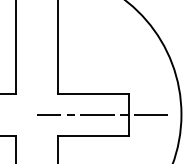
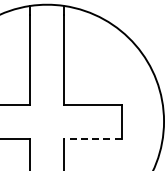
line: (102, 114) -> (100, 121), removed
line: (93, 135) -> (92, 138), solid -> dashed

